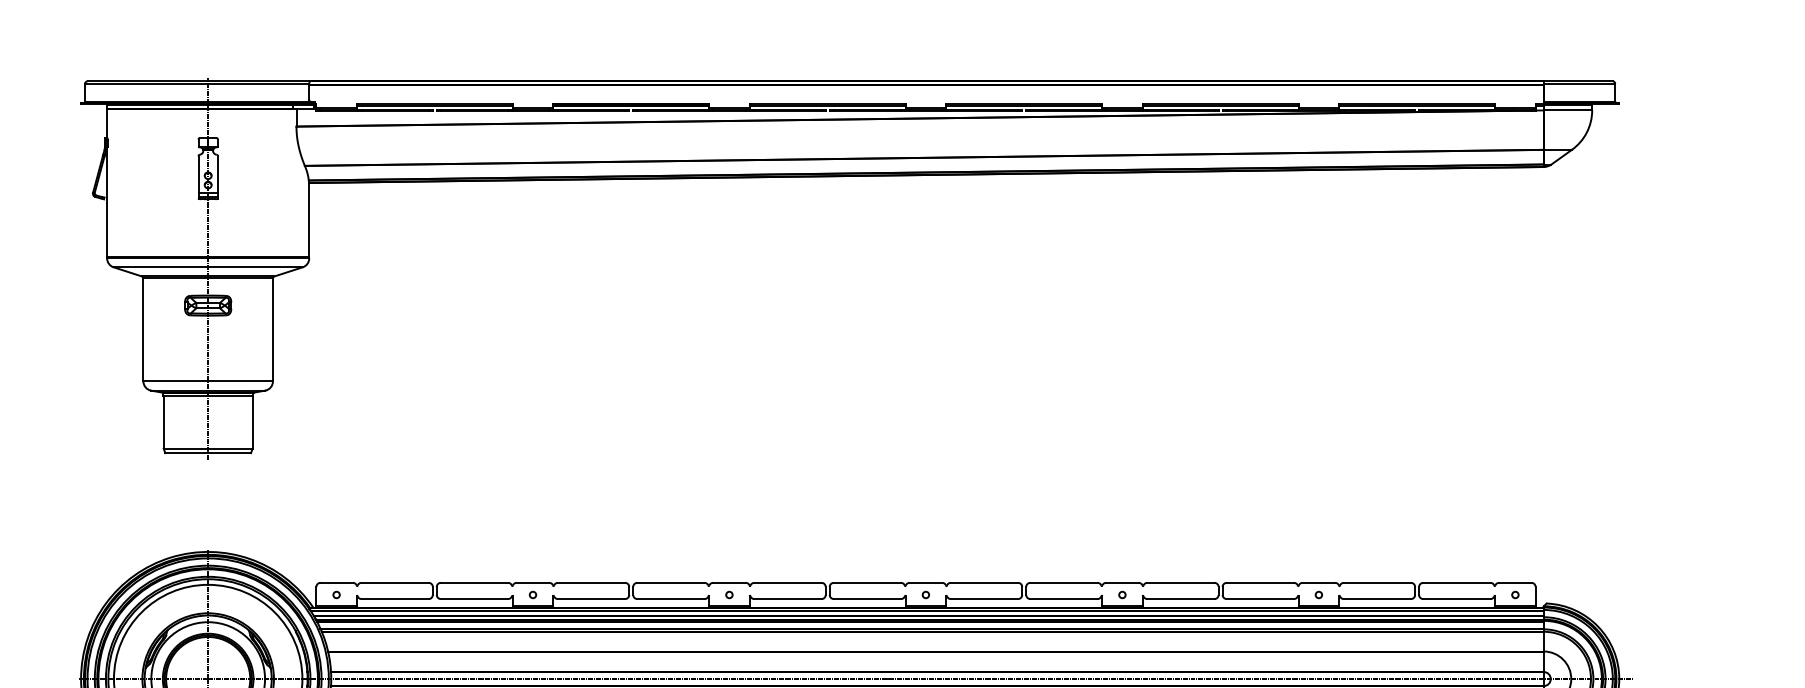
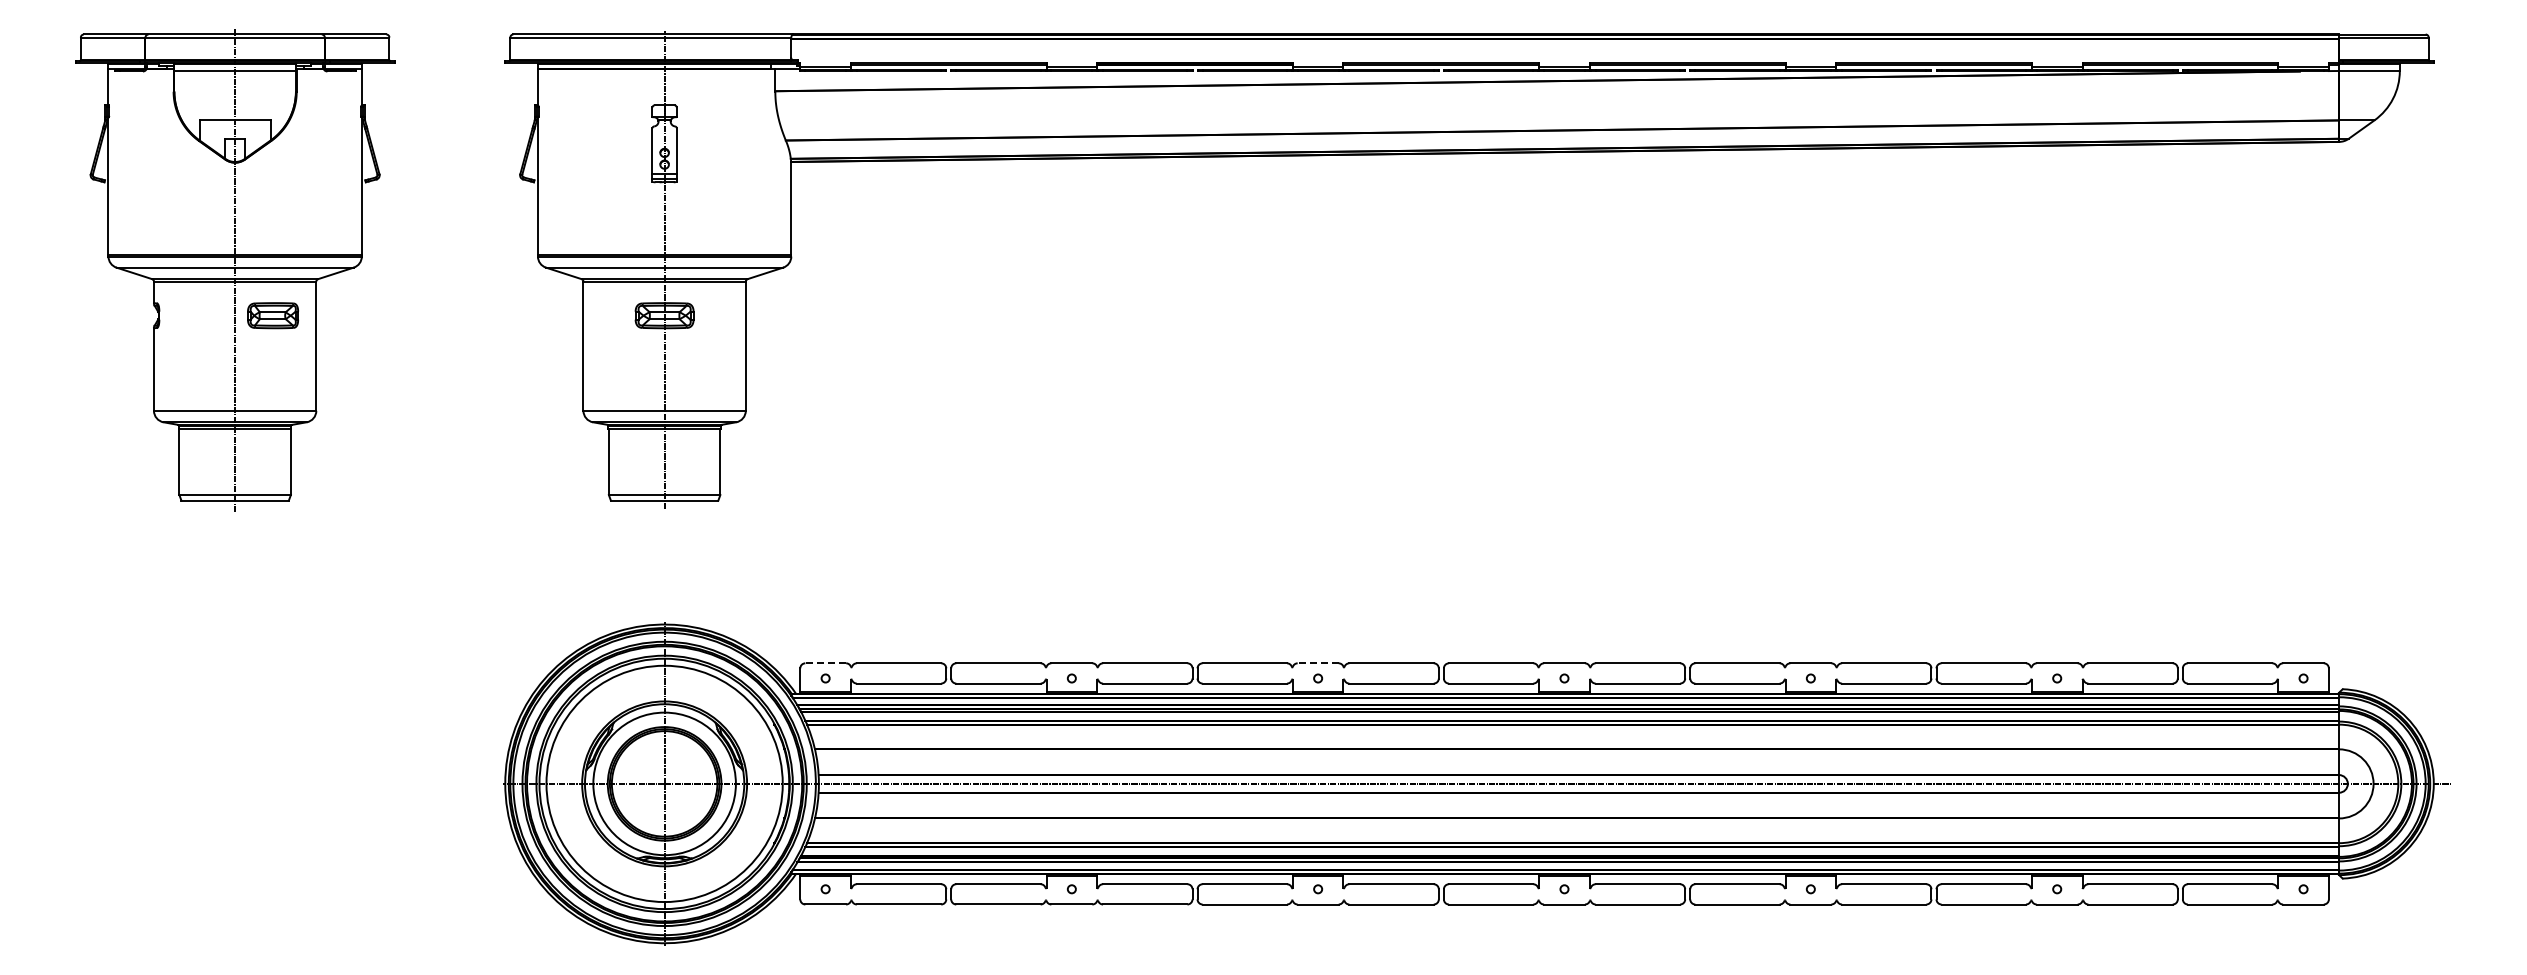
line: (336, 583) -> (825, 663), solid -> dashed
line: (729, 583) -> (1318, 663), solid -> dashed

